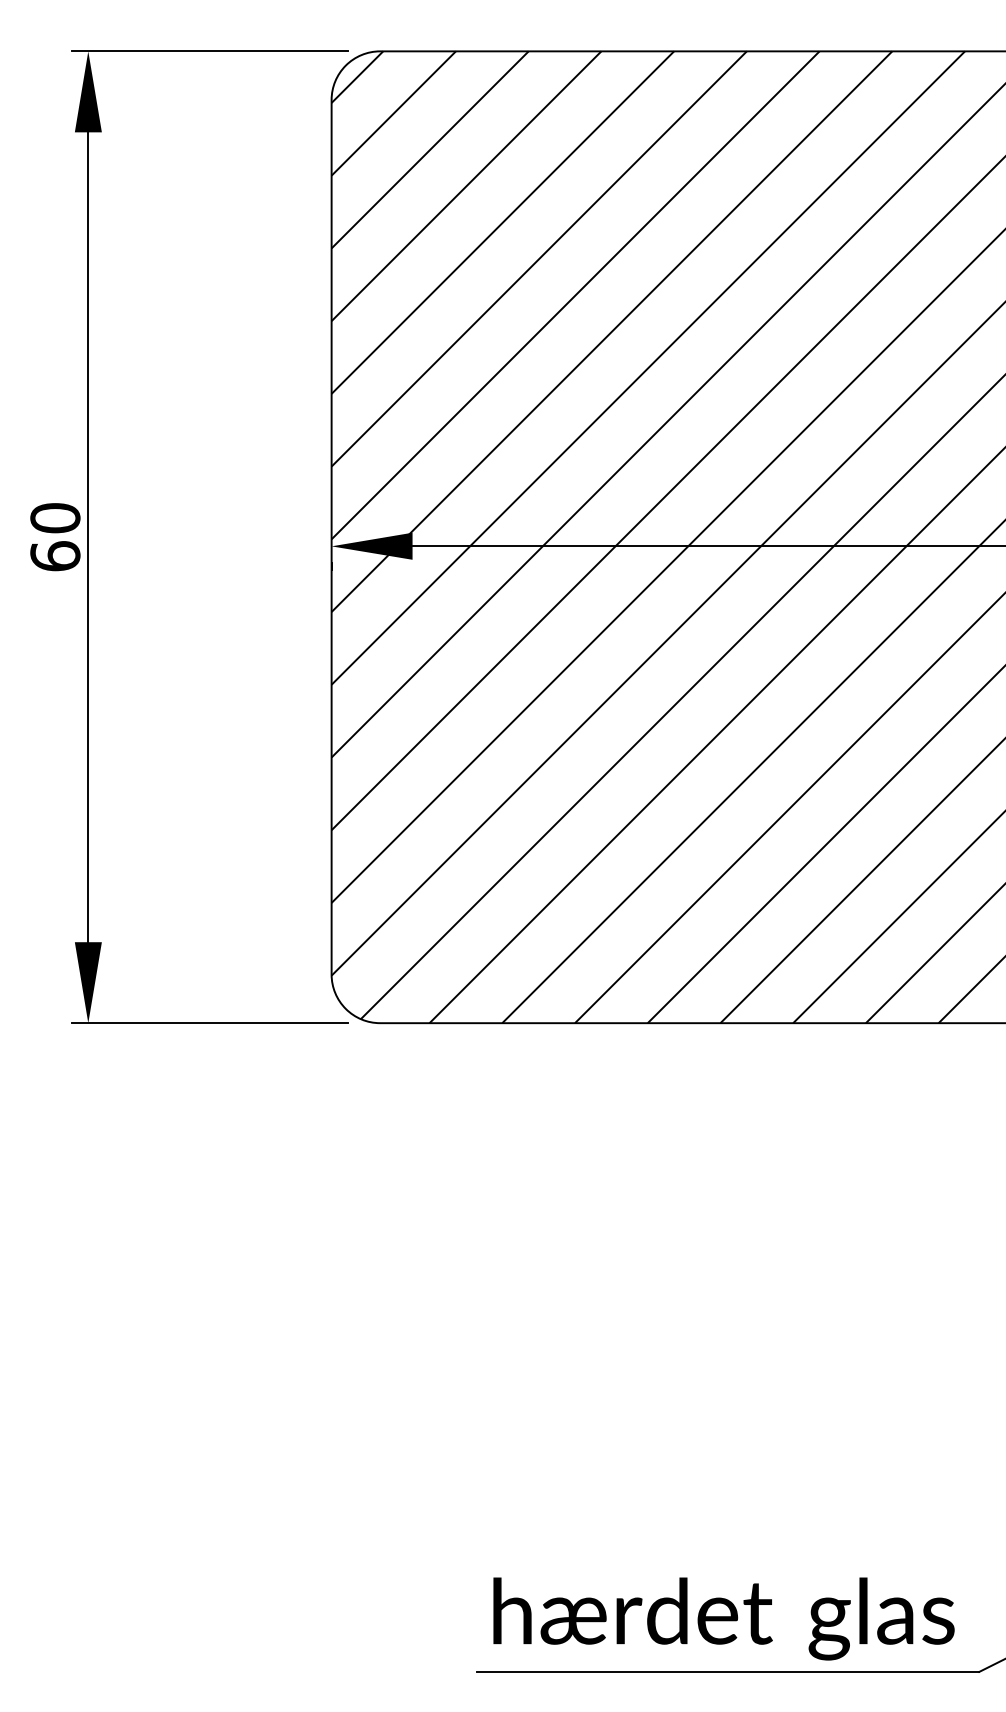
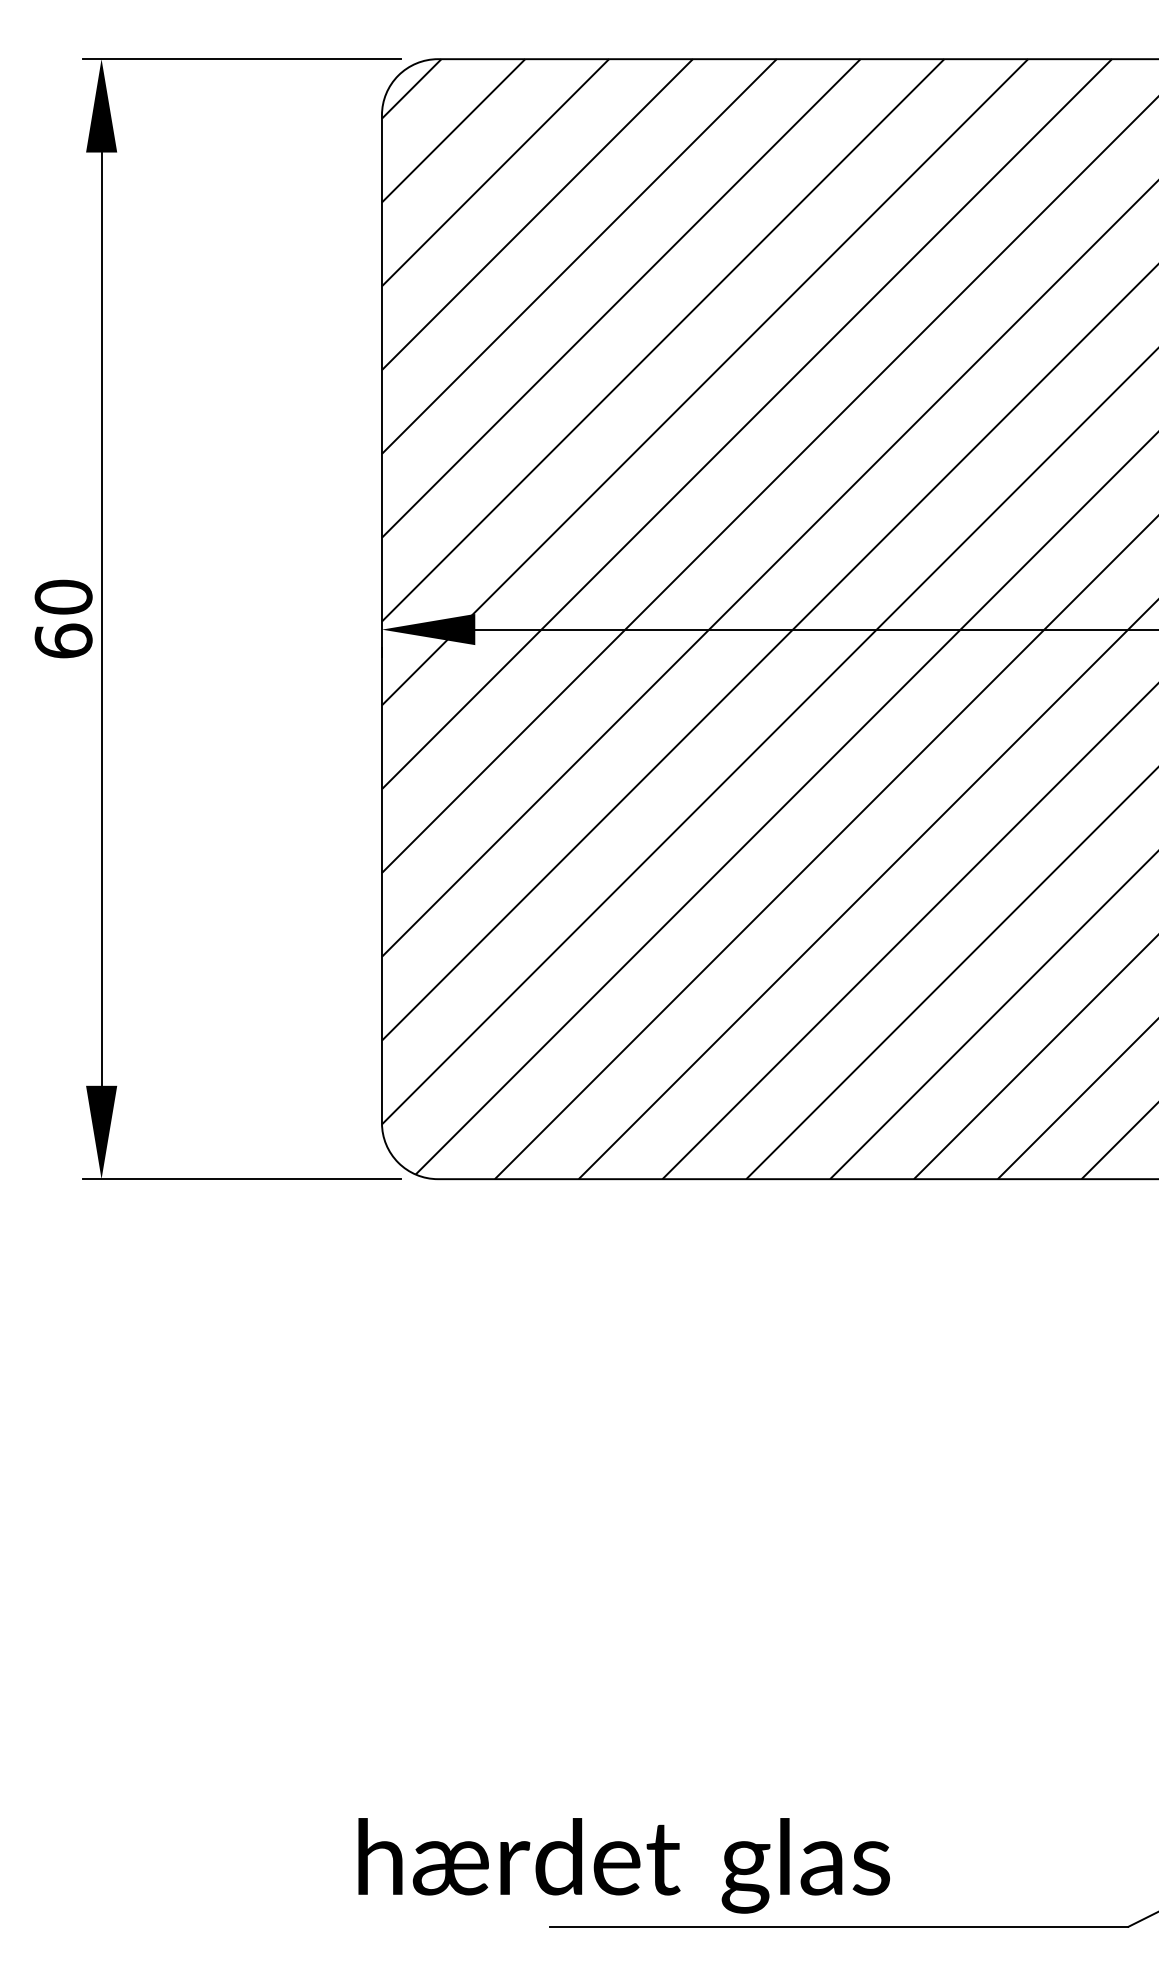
text: (723, 1618) -> (623, 1865), moved

